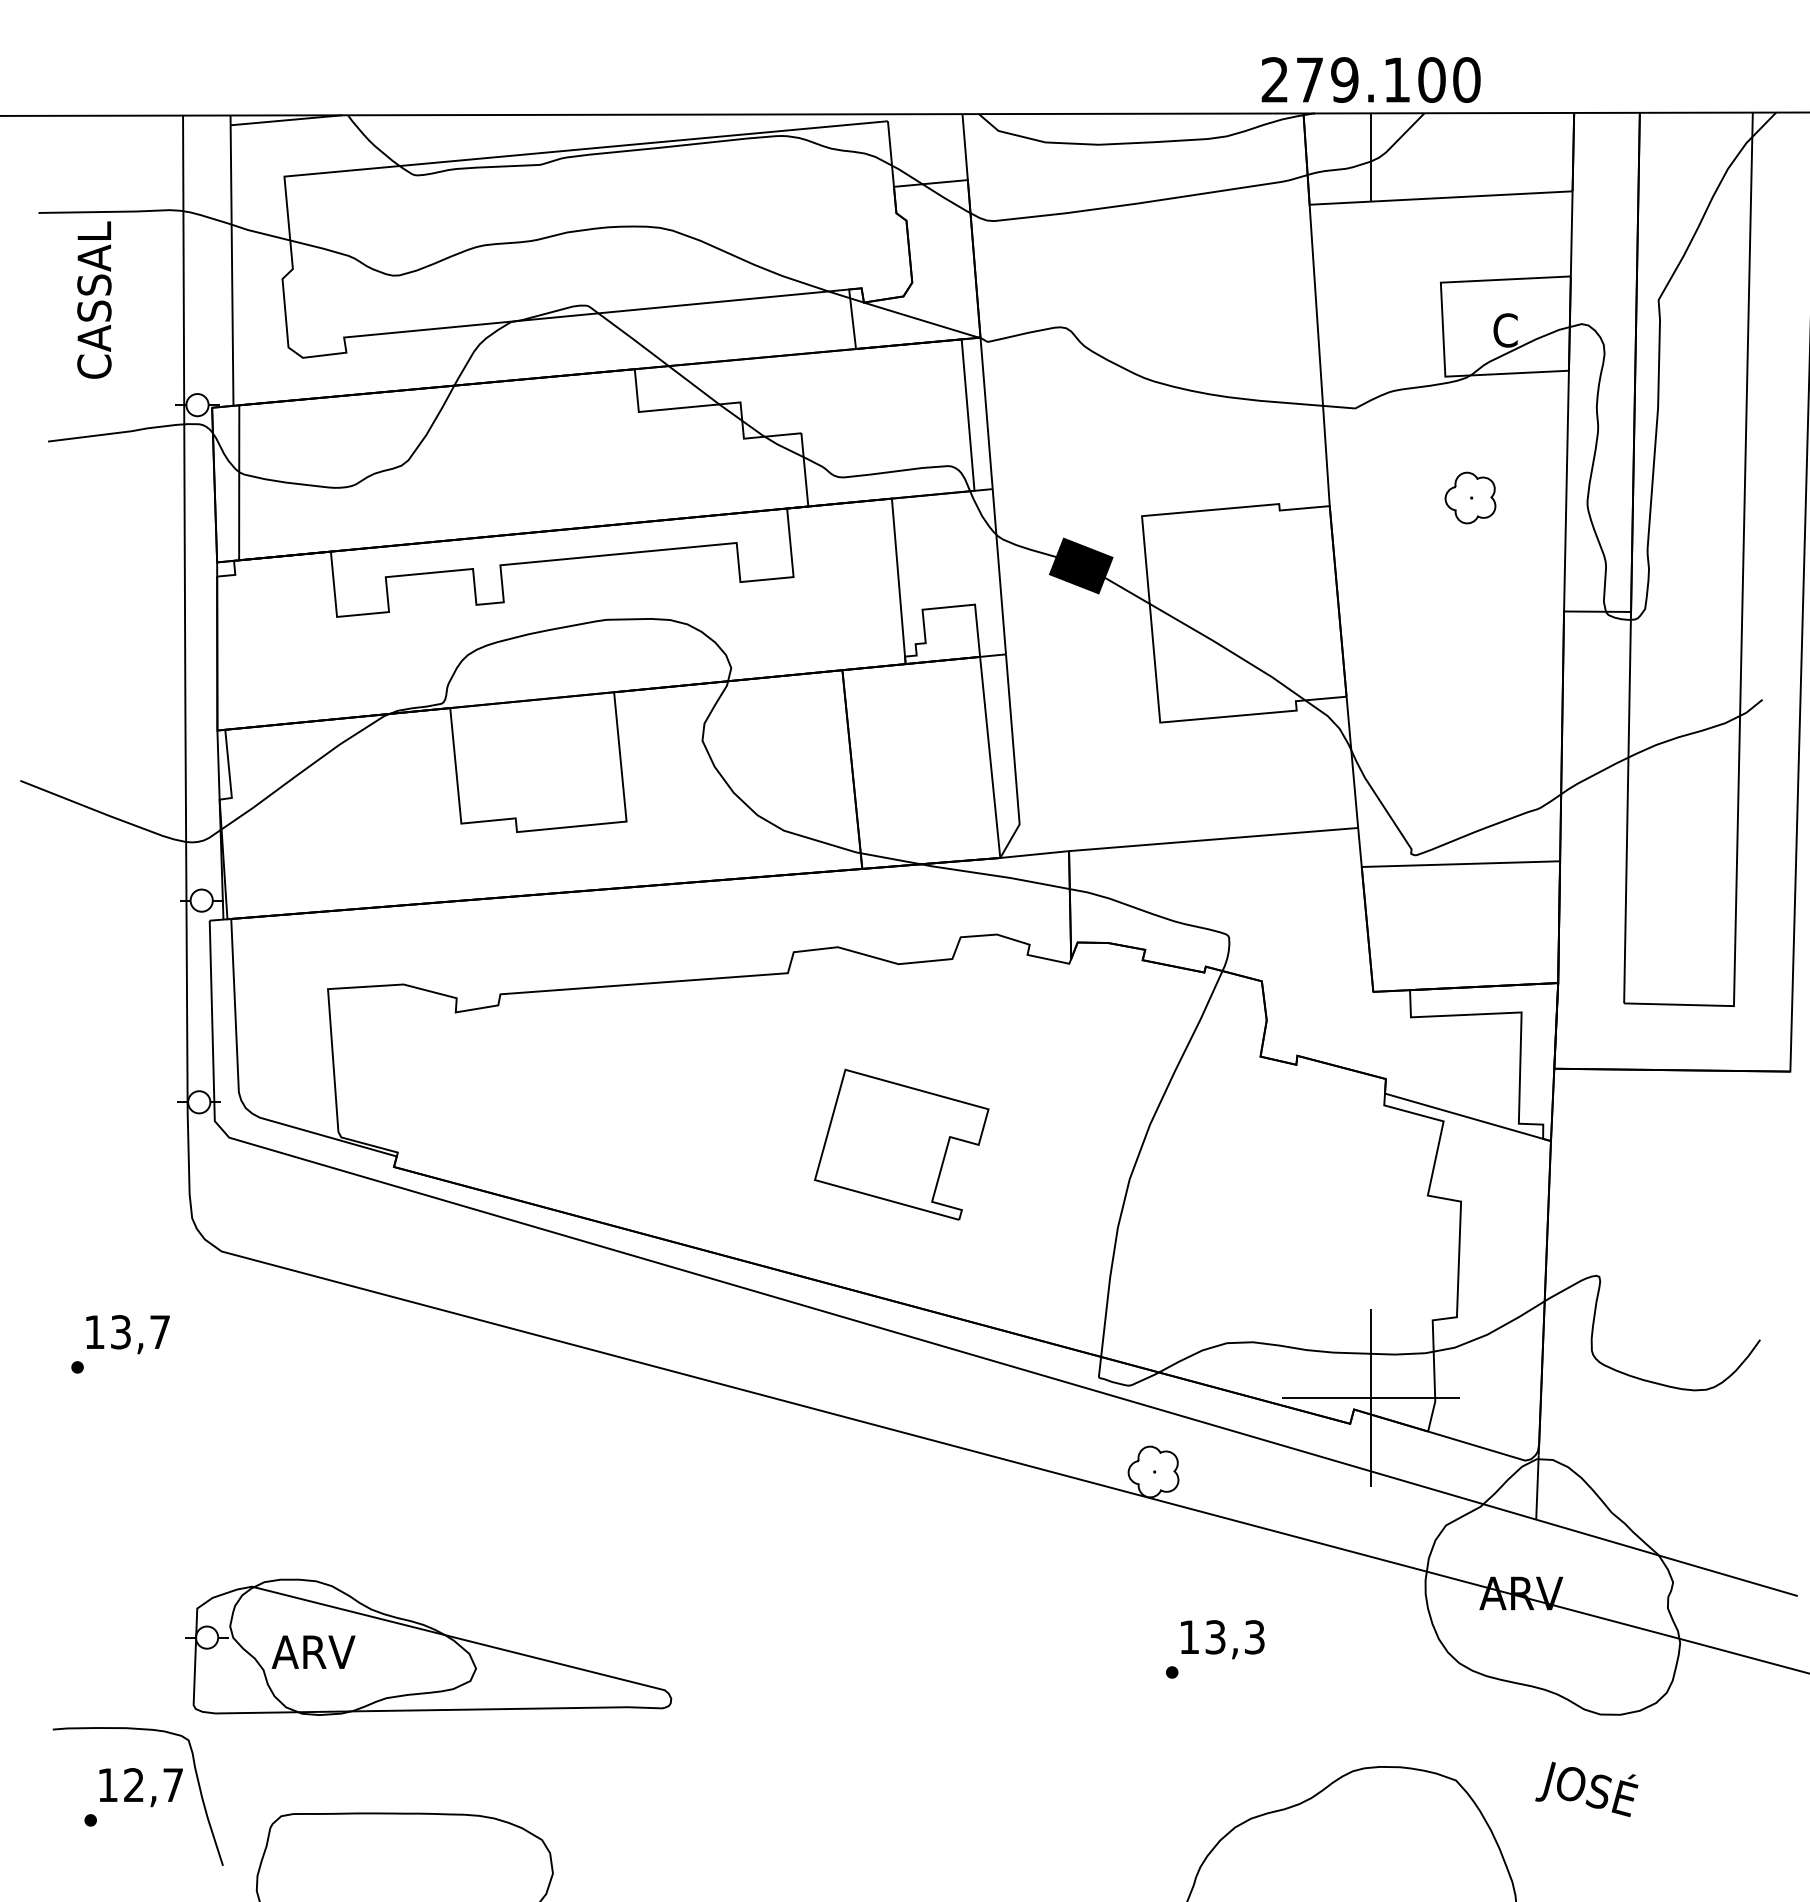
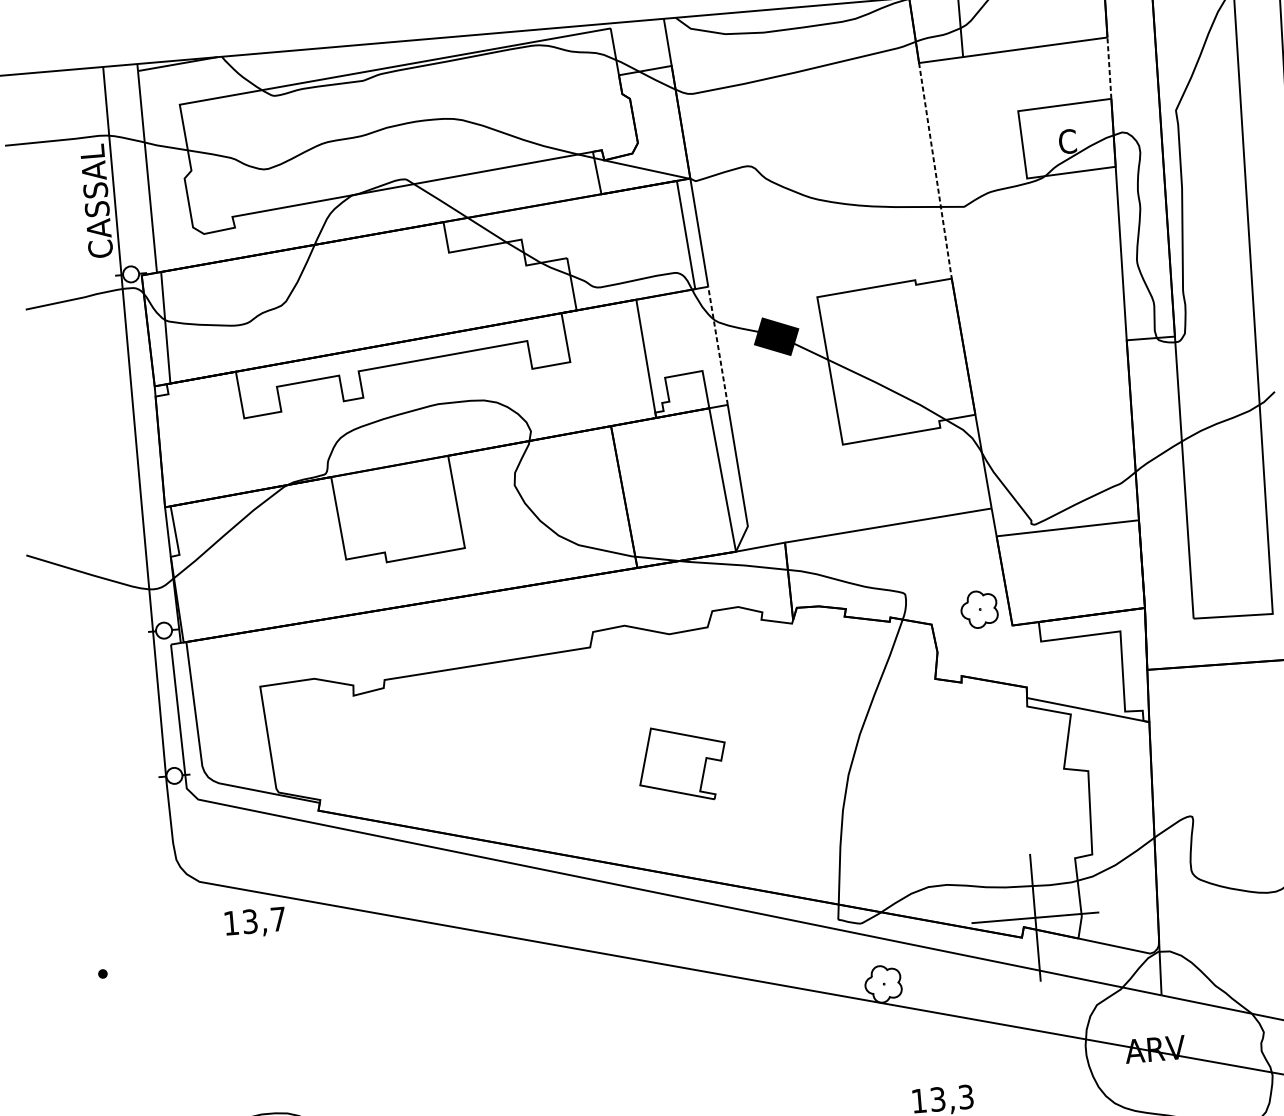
line: (1571, 233) -> (1109, 67), solid -> dashed
text: (94, 299) -> (96, 200), moved
line: (1319, 355) -> (935, 170), solid -> dashed
part: (1470, 497) -> (979, 609), moved
line: (999, 571) -> (718, 345), solid -> dashed
part: (901, 1144) -> (682, 763), size x0.7
text: (127, 1334) -> (255, 922), moved

